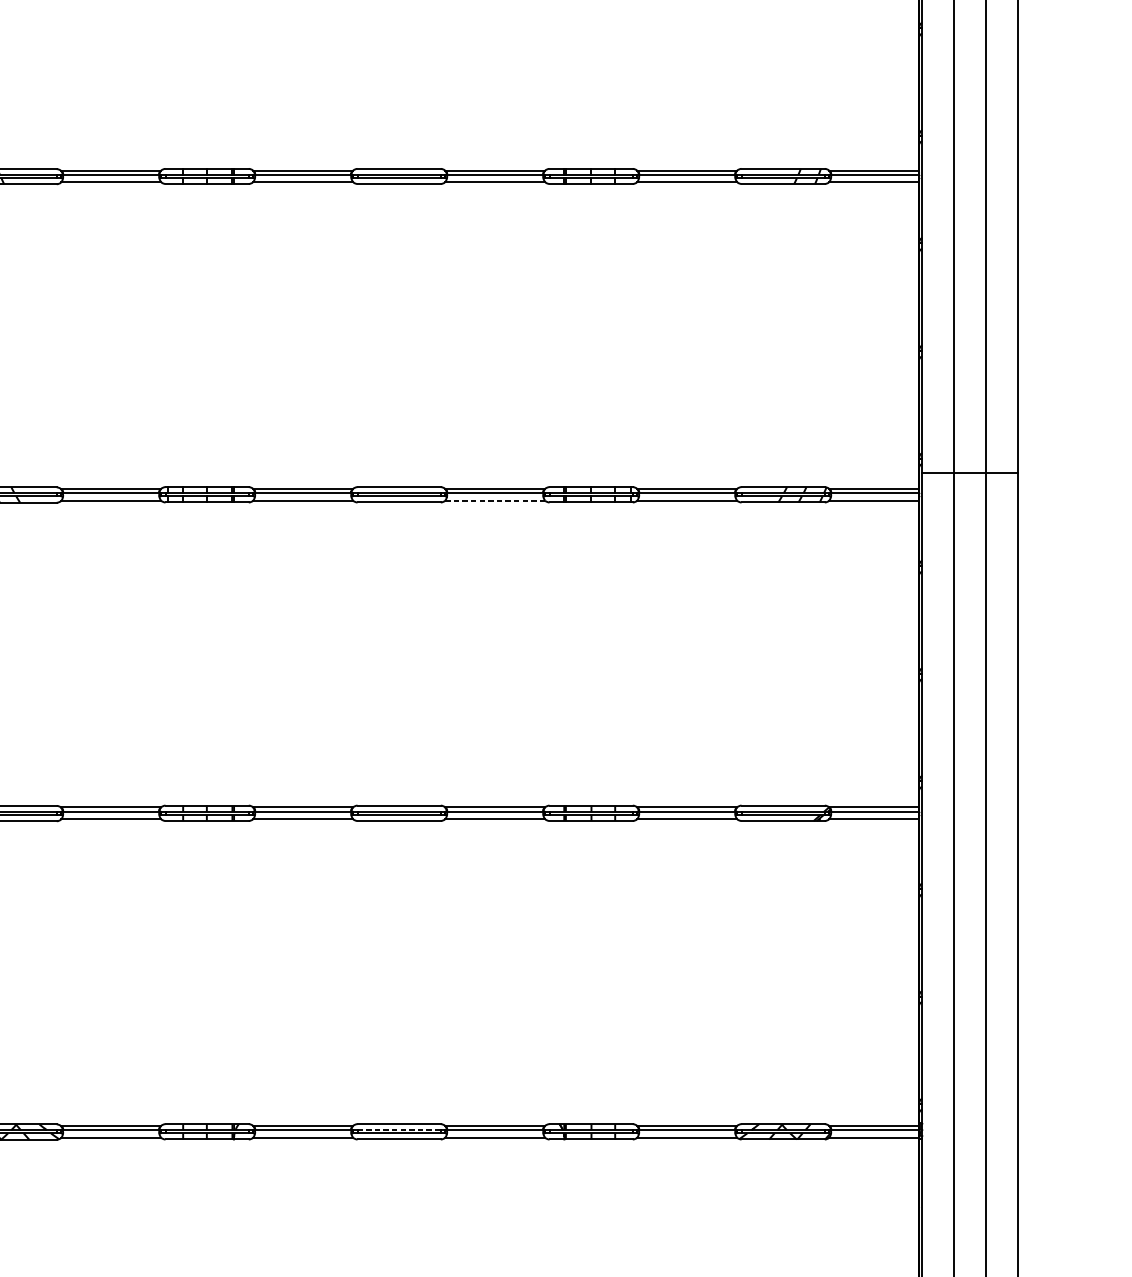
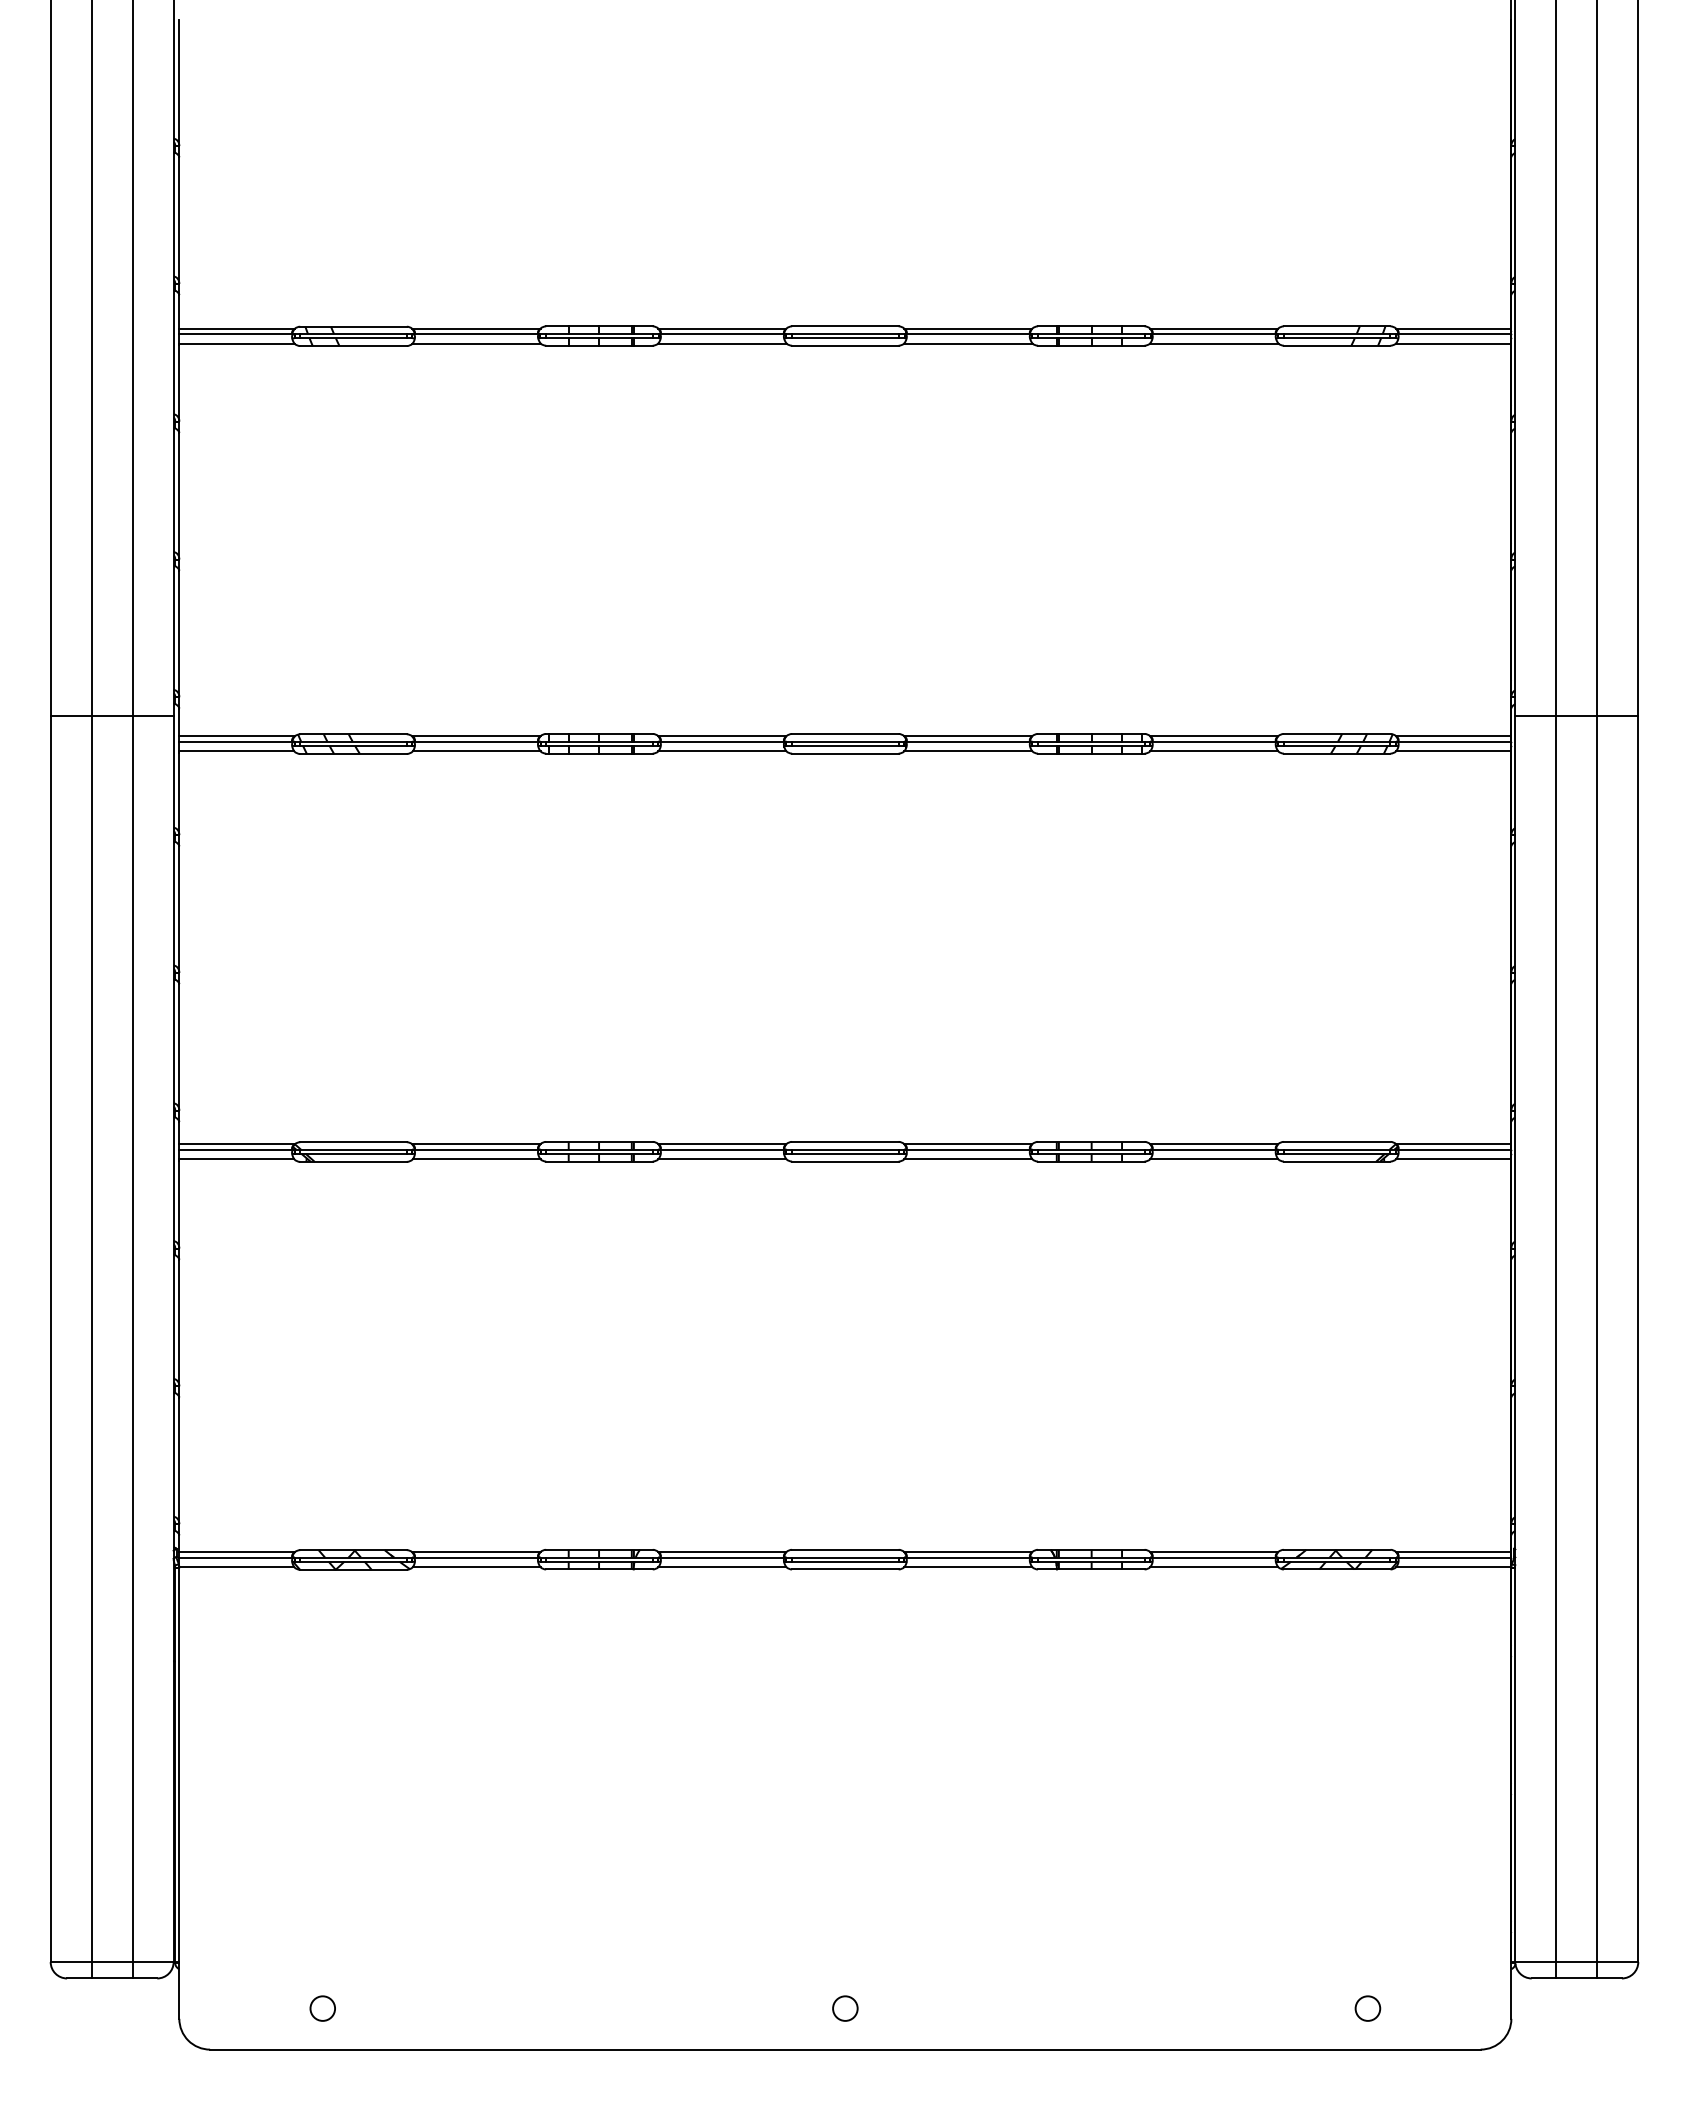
line: (494, 500) -> (967, 751), dashed -> solid
line: (399, 1130) -> (845, 1557), dashed -> solid

